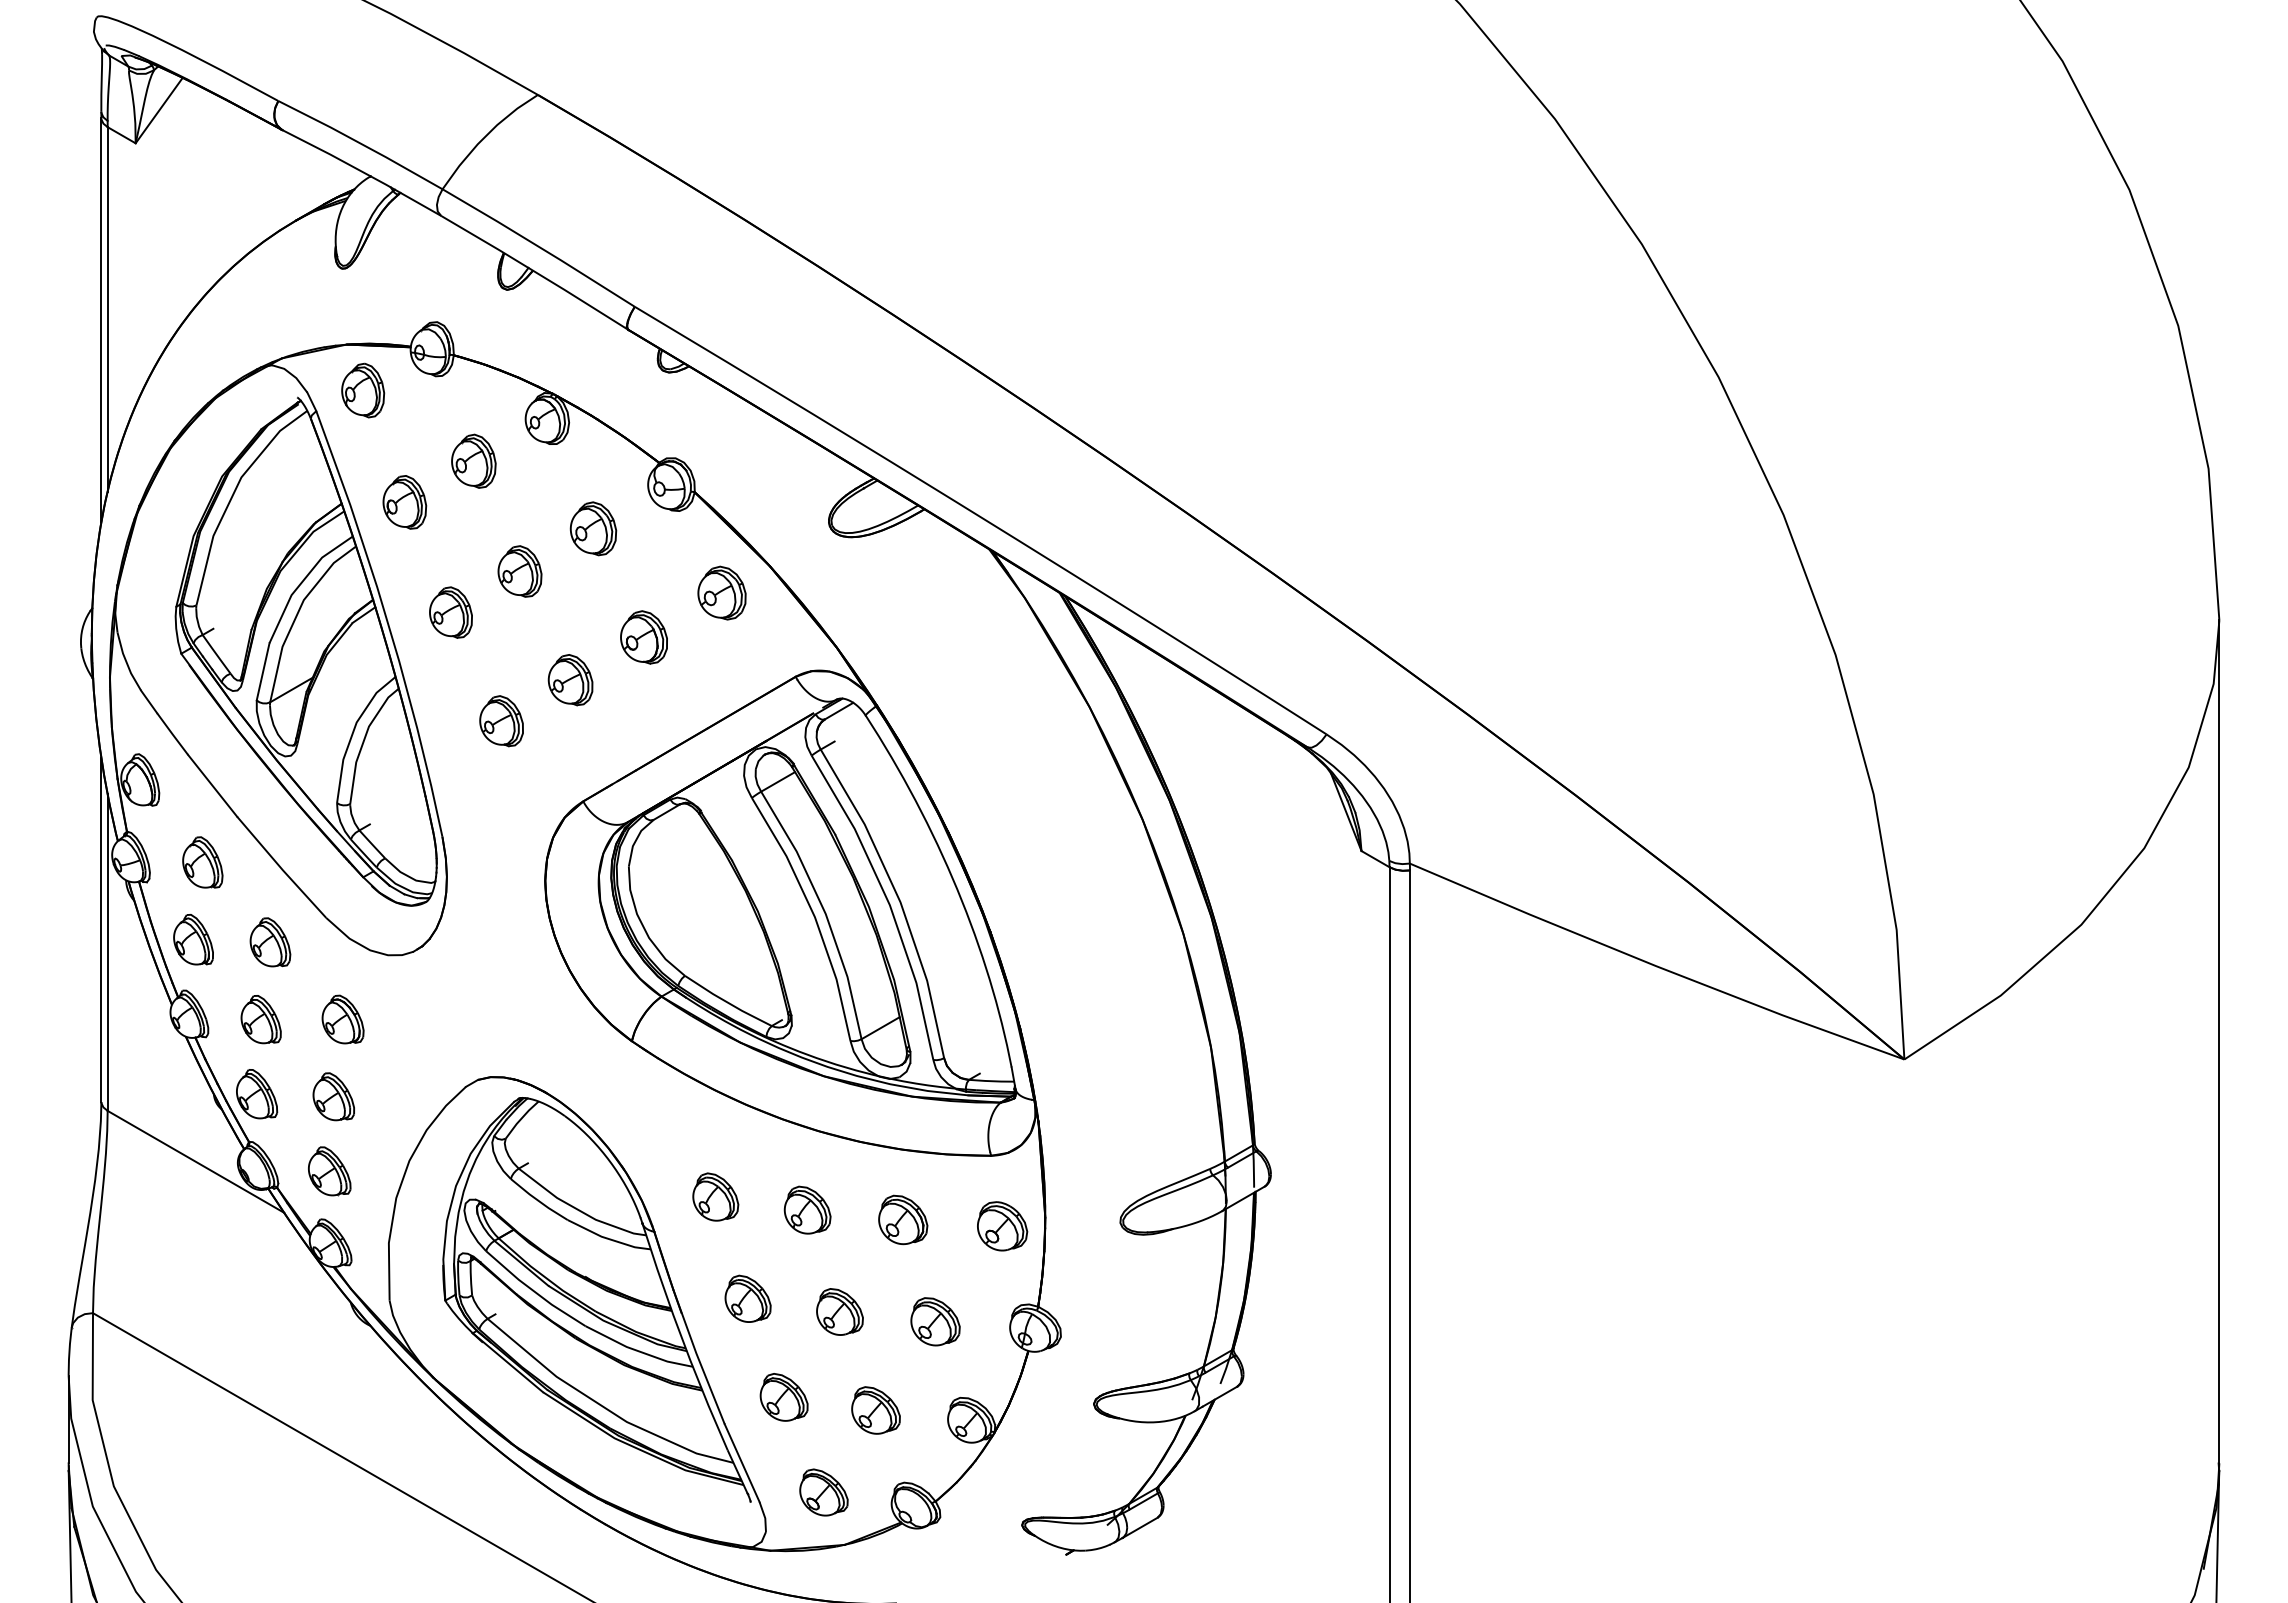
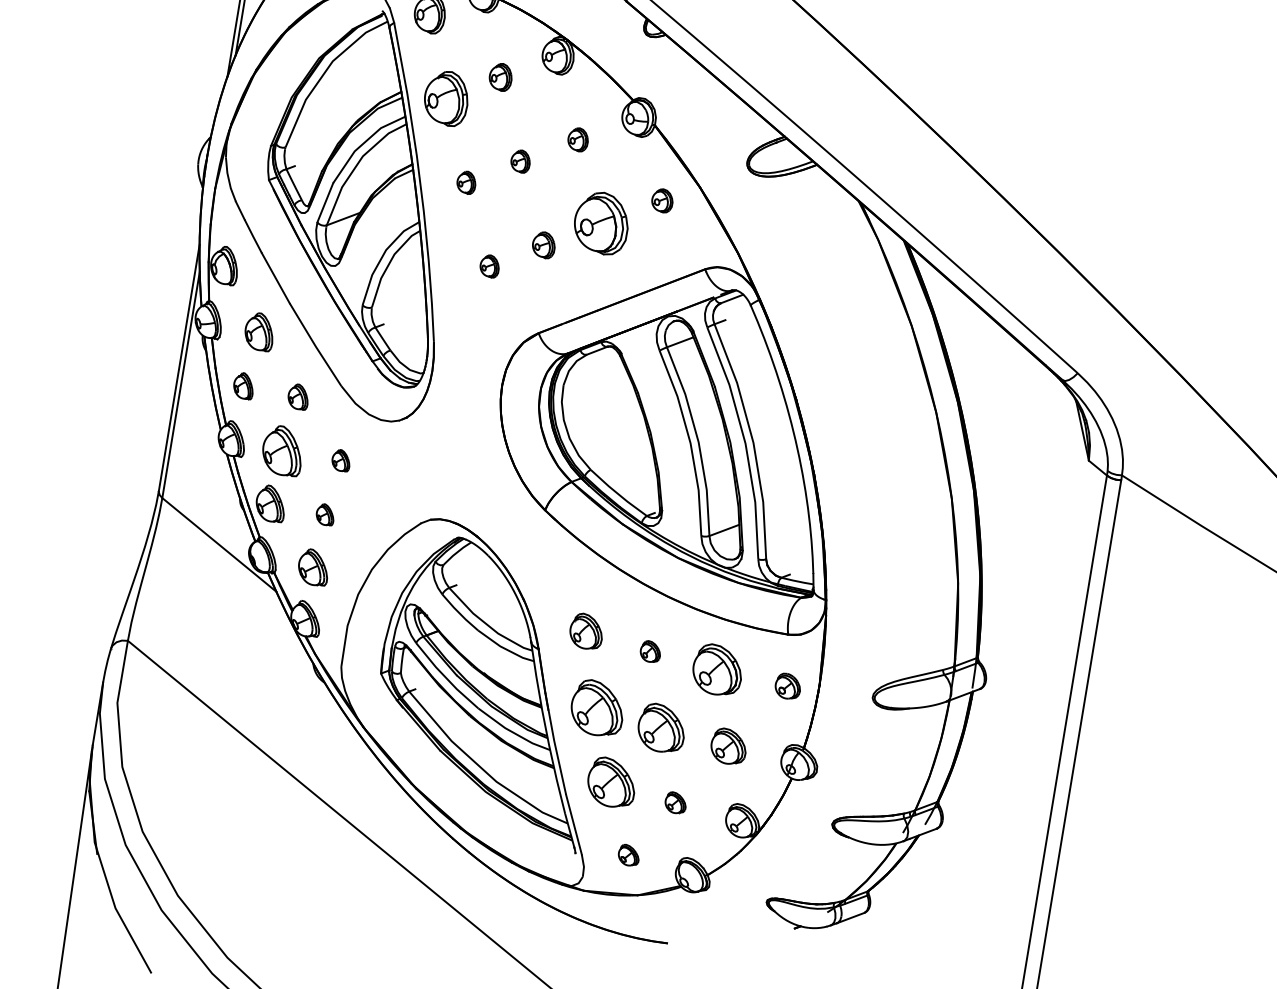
part: (473, 460) -> (500, 76), size x0.7
part: (404, 502) -> (446, 98), size x1.4
part: (593, 528) -> (578, 139), size x0.6
part: (519, 571) -> (520, 161), size x0.6
part: (721, 592) -> (662, 200), size x0.6
part: (450, 612) -> (466, 182), size x0.6
part: (643, 637) -> (601, 223), size x1.6
part: (570, 680) -> (543, 245), size x0.7
part: (501, 721) -> (489, 266), size x0.6
part: (193, 939) -> (243, 385), size x0.7
part: (270, 942) -> (298, 397), size x0.7
part: (260, 1019) -> (282, 450), size x1.4
part: (342, 1019) -> (340, 460), size x0.6
part: (333, 1096) -> (325, 514), size x0.6
part: (807, 1209) -> (650, 651), size x0.6
part: (903, 1219) -> (718, 669), size x1.4
part: (1002, 1226) -> (787, 686), size x0.7
part: (747, 1298) -> (597, 707), size x1.6
part: (839, 1311) -> (661, 727), size x1.4
part: (783, 1397) -> (611, 782), size x1.4
part: (875, 1410) -> (675, 802), size x0.6
part: (823, 1492) -> (628, 855), size x0.6

